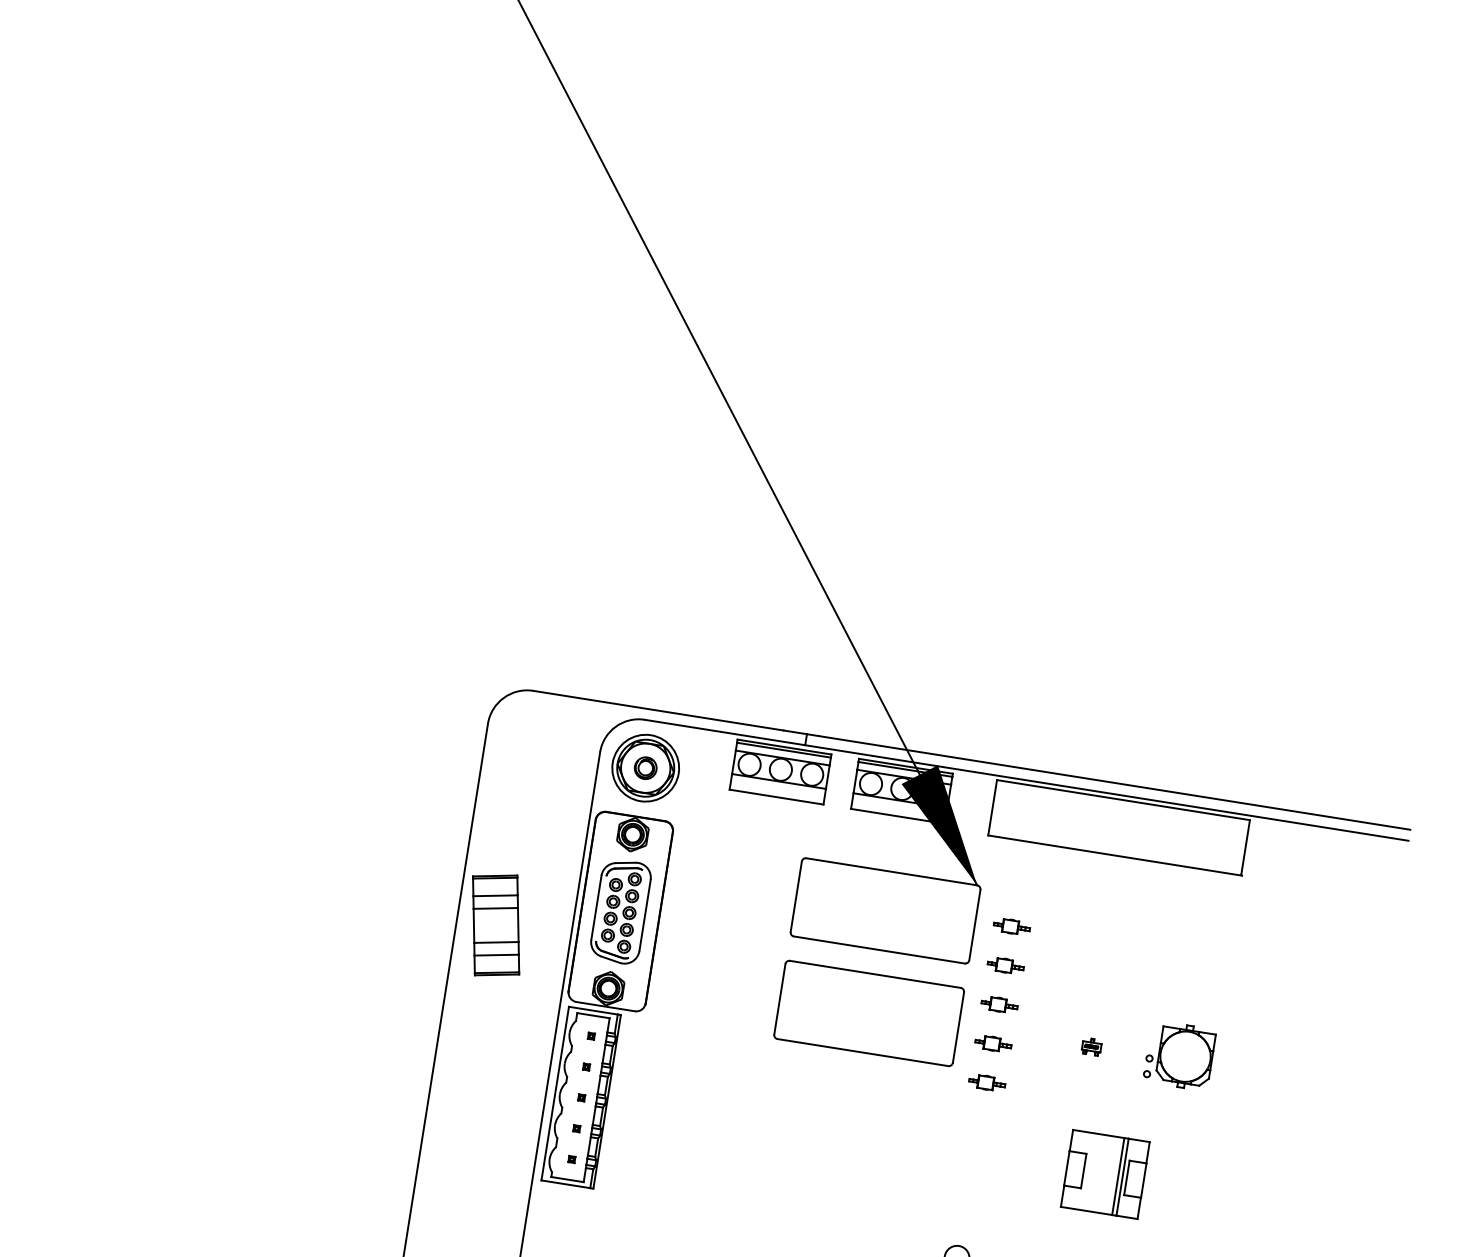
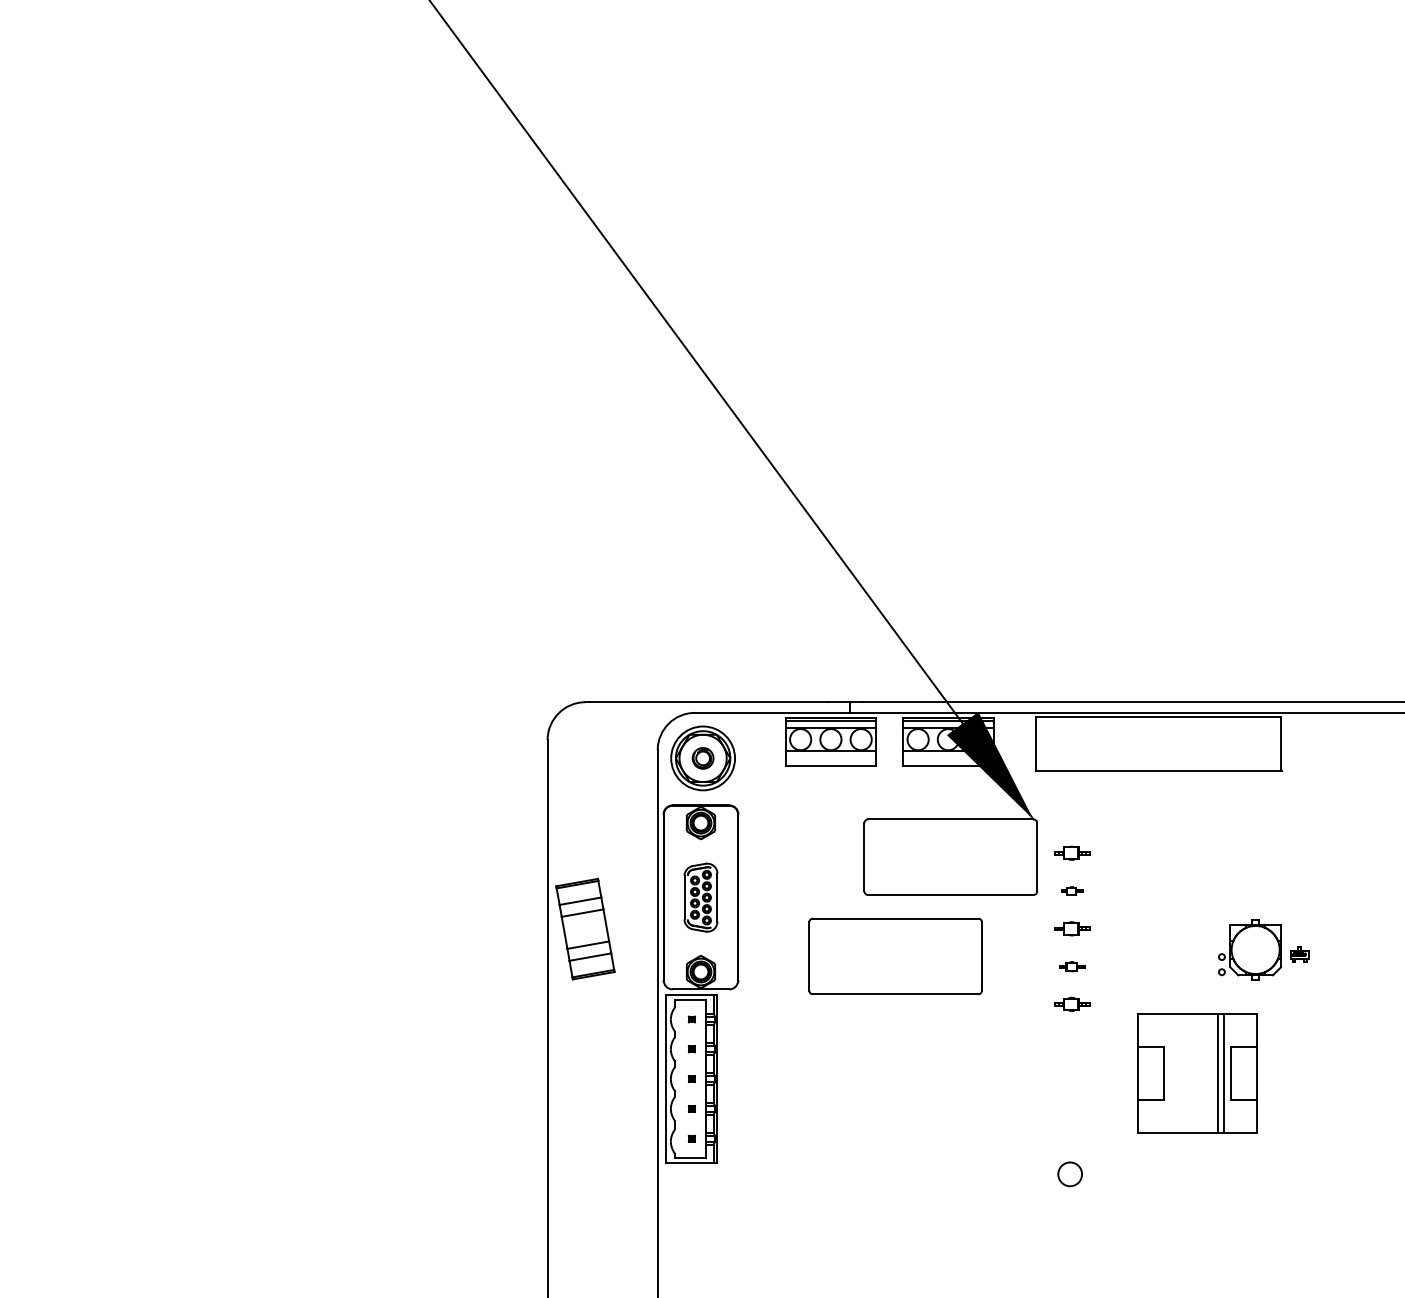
part: (620, 911) -> (700, 897), size x0.7
part: (1005, 965) -> (1072, 890), size x0.6
part: (869, 1013) -> (895, 956), moved
part: (993, 1043) -> (1072, 966), size x0.7
part: (1091, 1046) -> (1299, 954), moved
part: (1105, 1173) -> (1197, 1072), size x1.6

